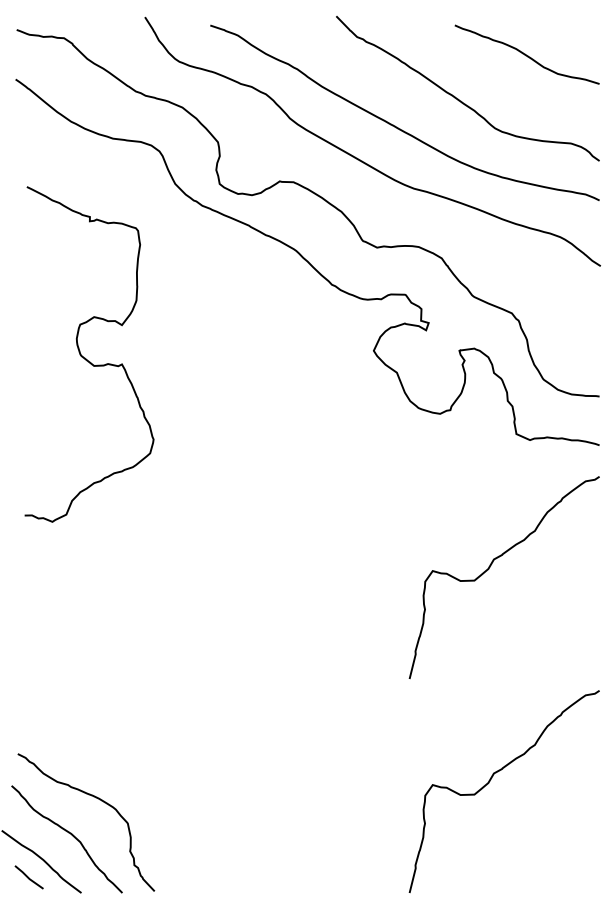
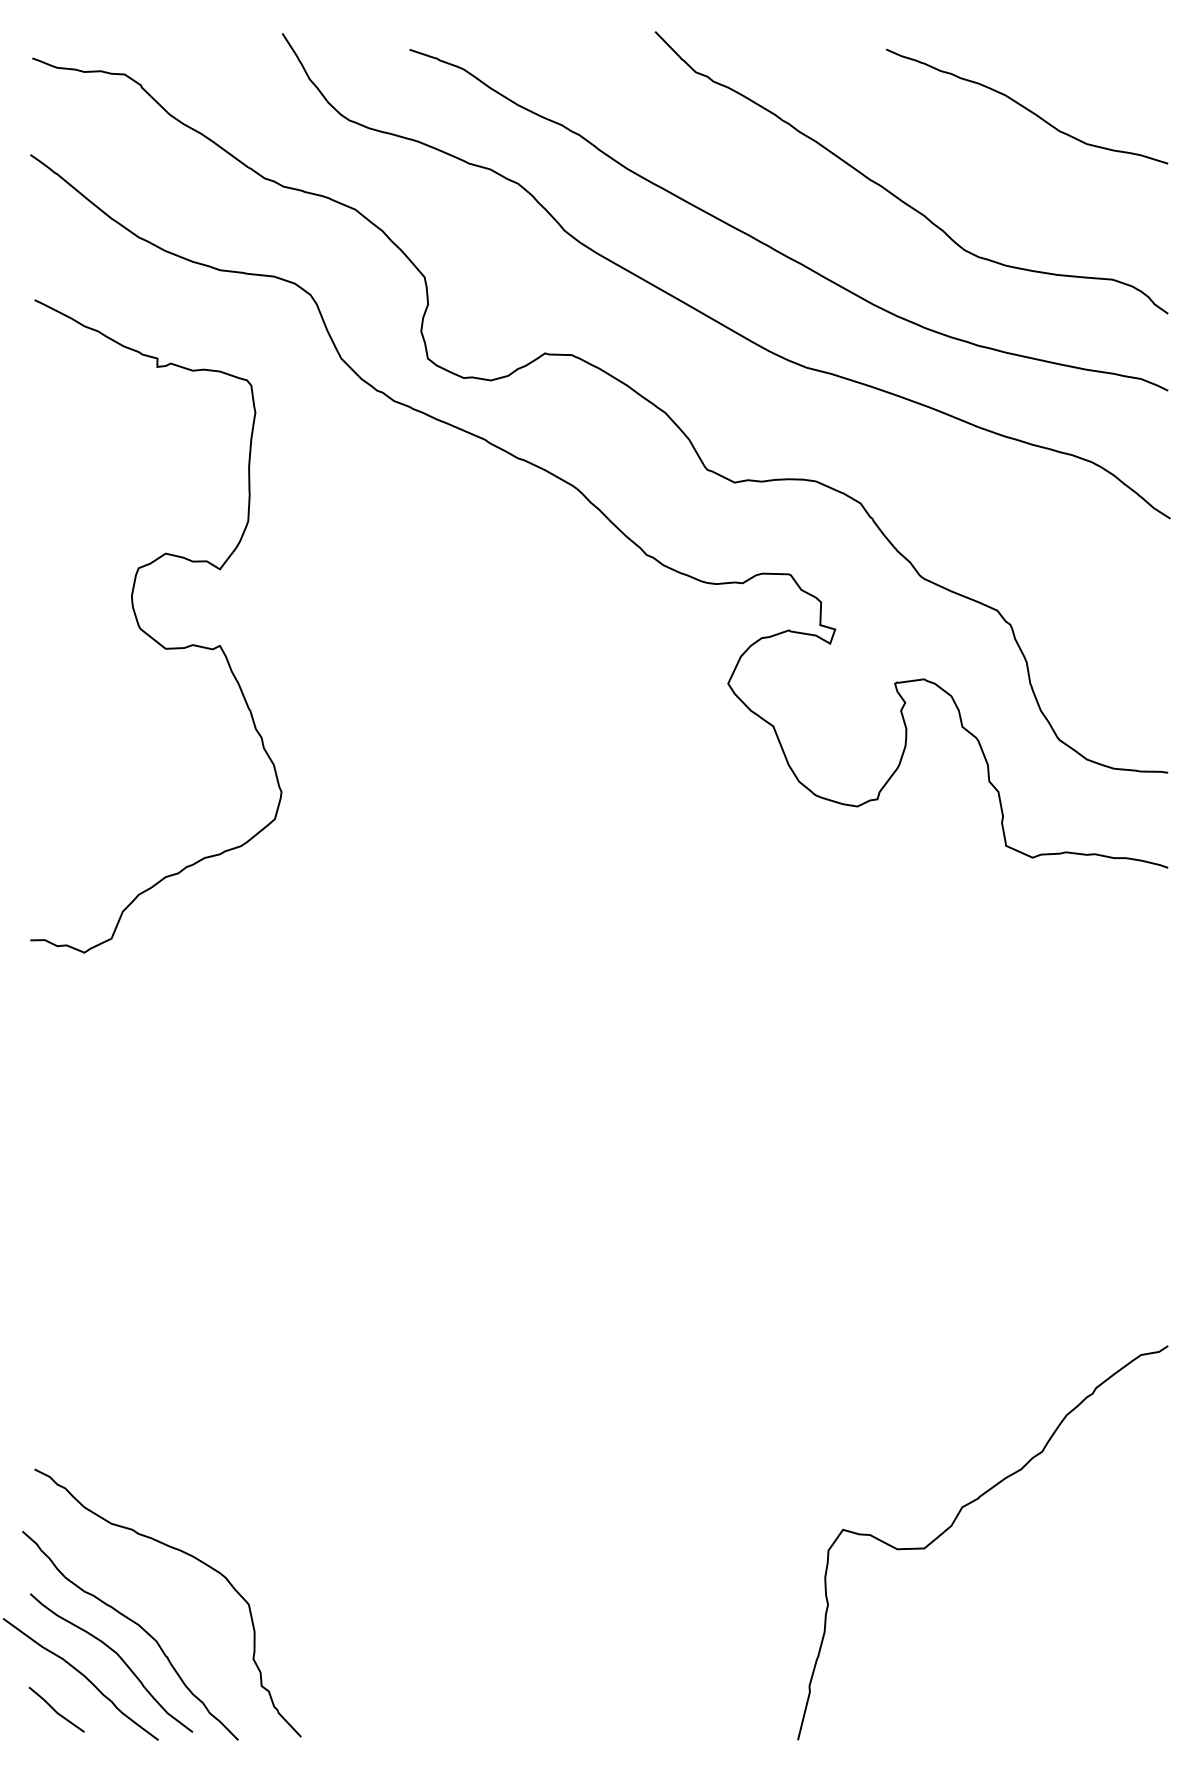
curve: (85, 357) -> (148, 632), moved
curve: (489, 569) -> (953, 1109), removed
curve: (60, 850) -> (117, 1657), added

